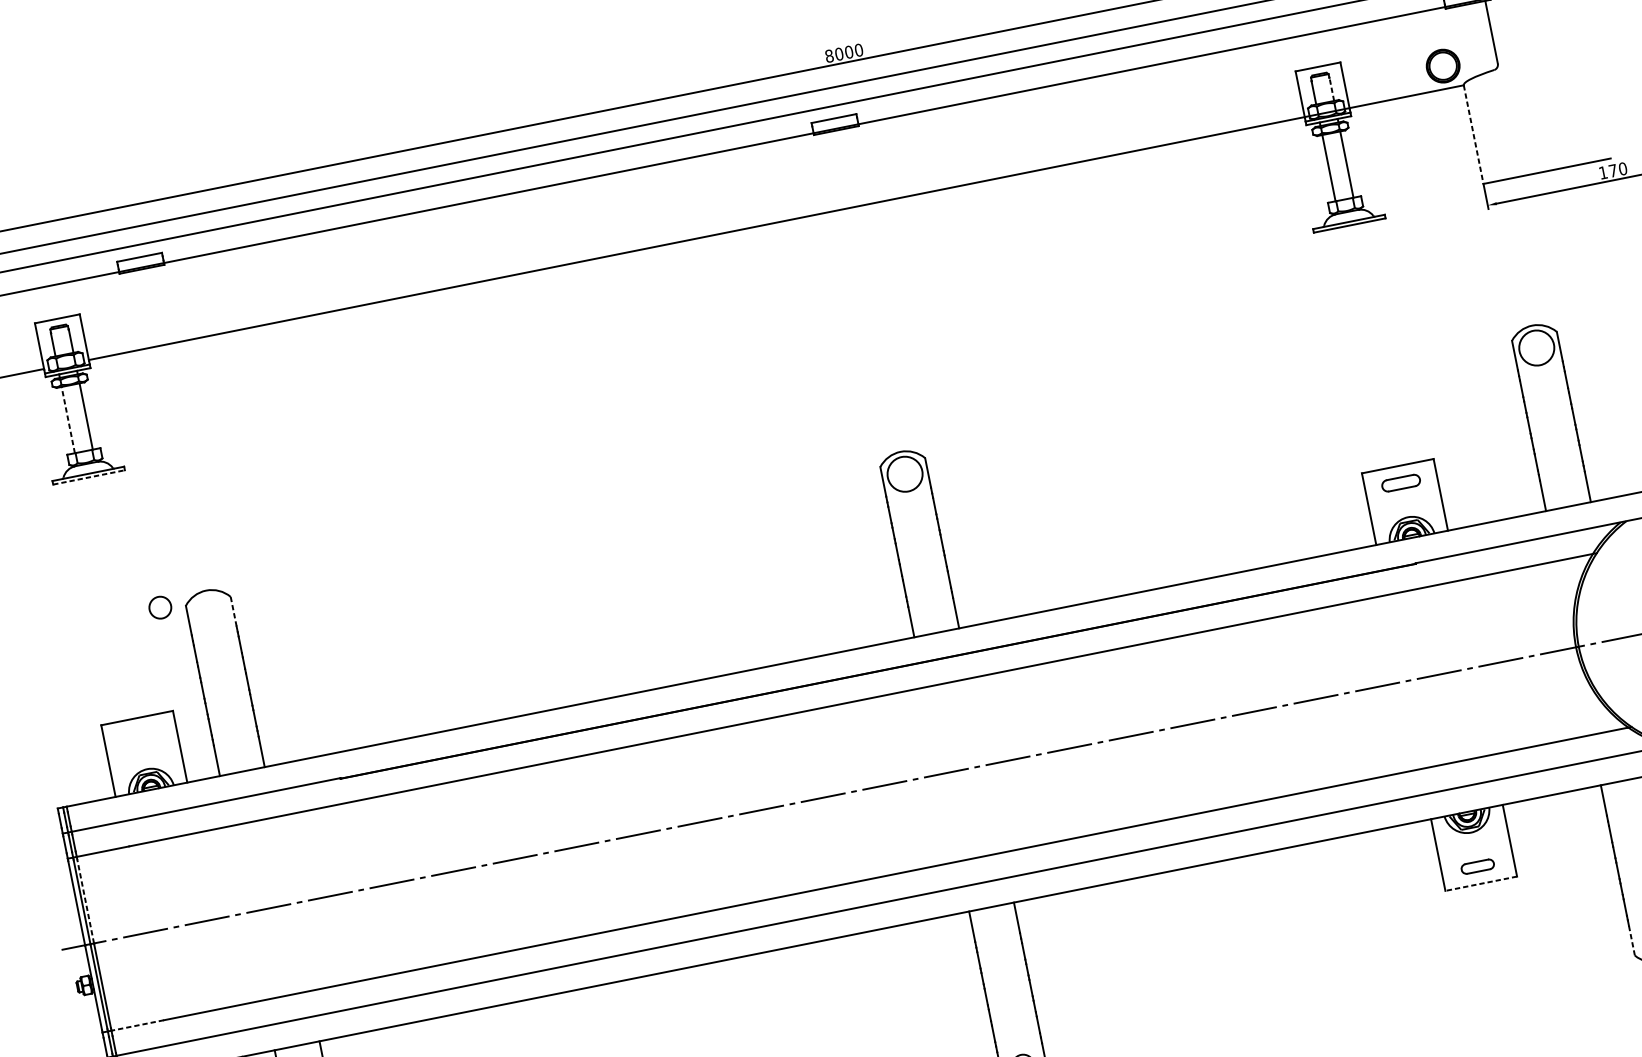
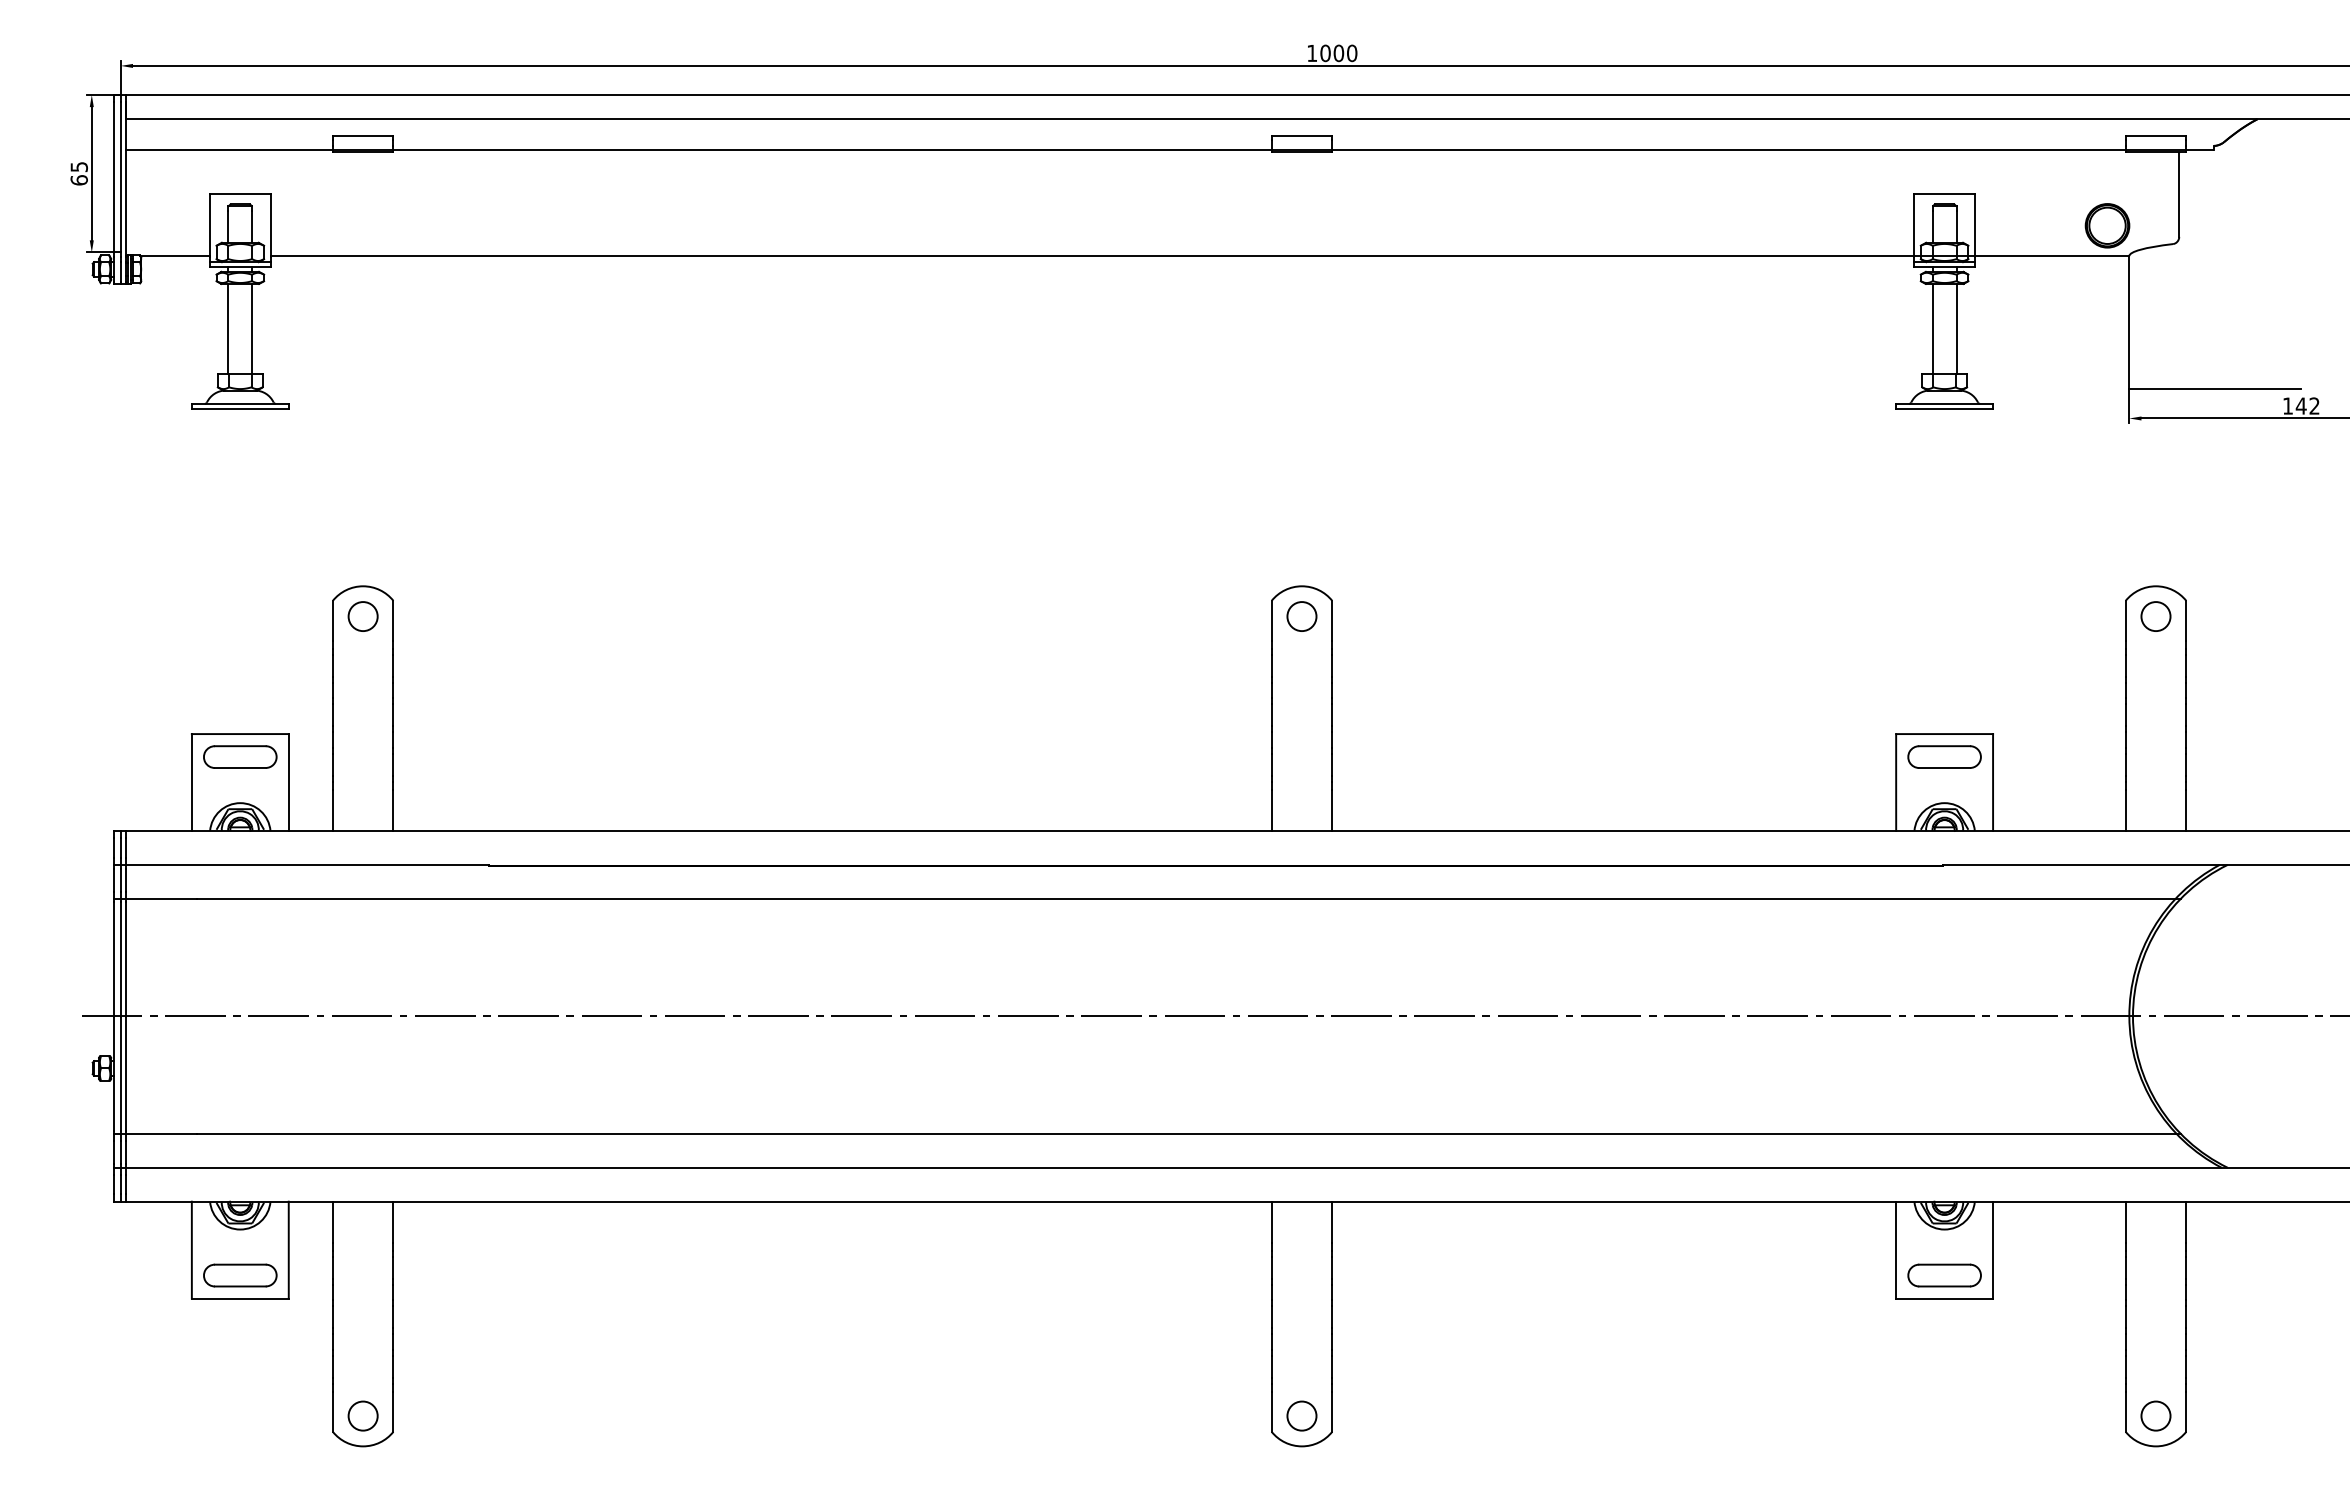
text: (829, 56) -> (1312, 53), 8000 -> 1000
line: (1331, 89) -> (1956, 227), dashed -> solid
line: (1473, 134) -> (2129, 322), dashed -> solid
text: (1617, 169) -> (2307, 405), 170 -> 142
circle: (1536, 348) -> (2155, 616), size x0.62
line: (68, 419) -> (228, 328), dashed -> solid
circle: (904, 474) -> (1301, 616), size x0.62
line: (89, 477) -> (240, 408), dashed -> solid
part: (1401, 482) -> (1944, 756), size x1.43
circle: (159, 607) -> (362, 616), moved
line: (233, 611) -> (393, 620), dashed -> solid
part: (140, 734) -> (240, 756), added
part: (1477, 866) -> (1944, 1275), size x1.67
line: (1481, 883) -> (1944, 1298), dashed -> solid
line: (85, 901) -> (125, 959), dashed -> solid
line: (1631, 940) -> (2125, 1411), dashed -> solid
line: (137, 1025) -> (160, 1133), dashed -> solid

